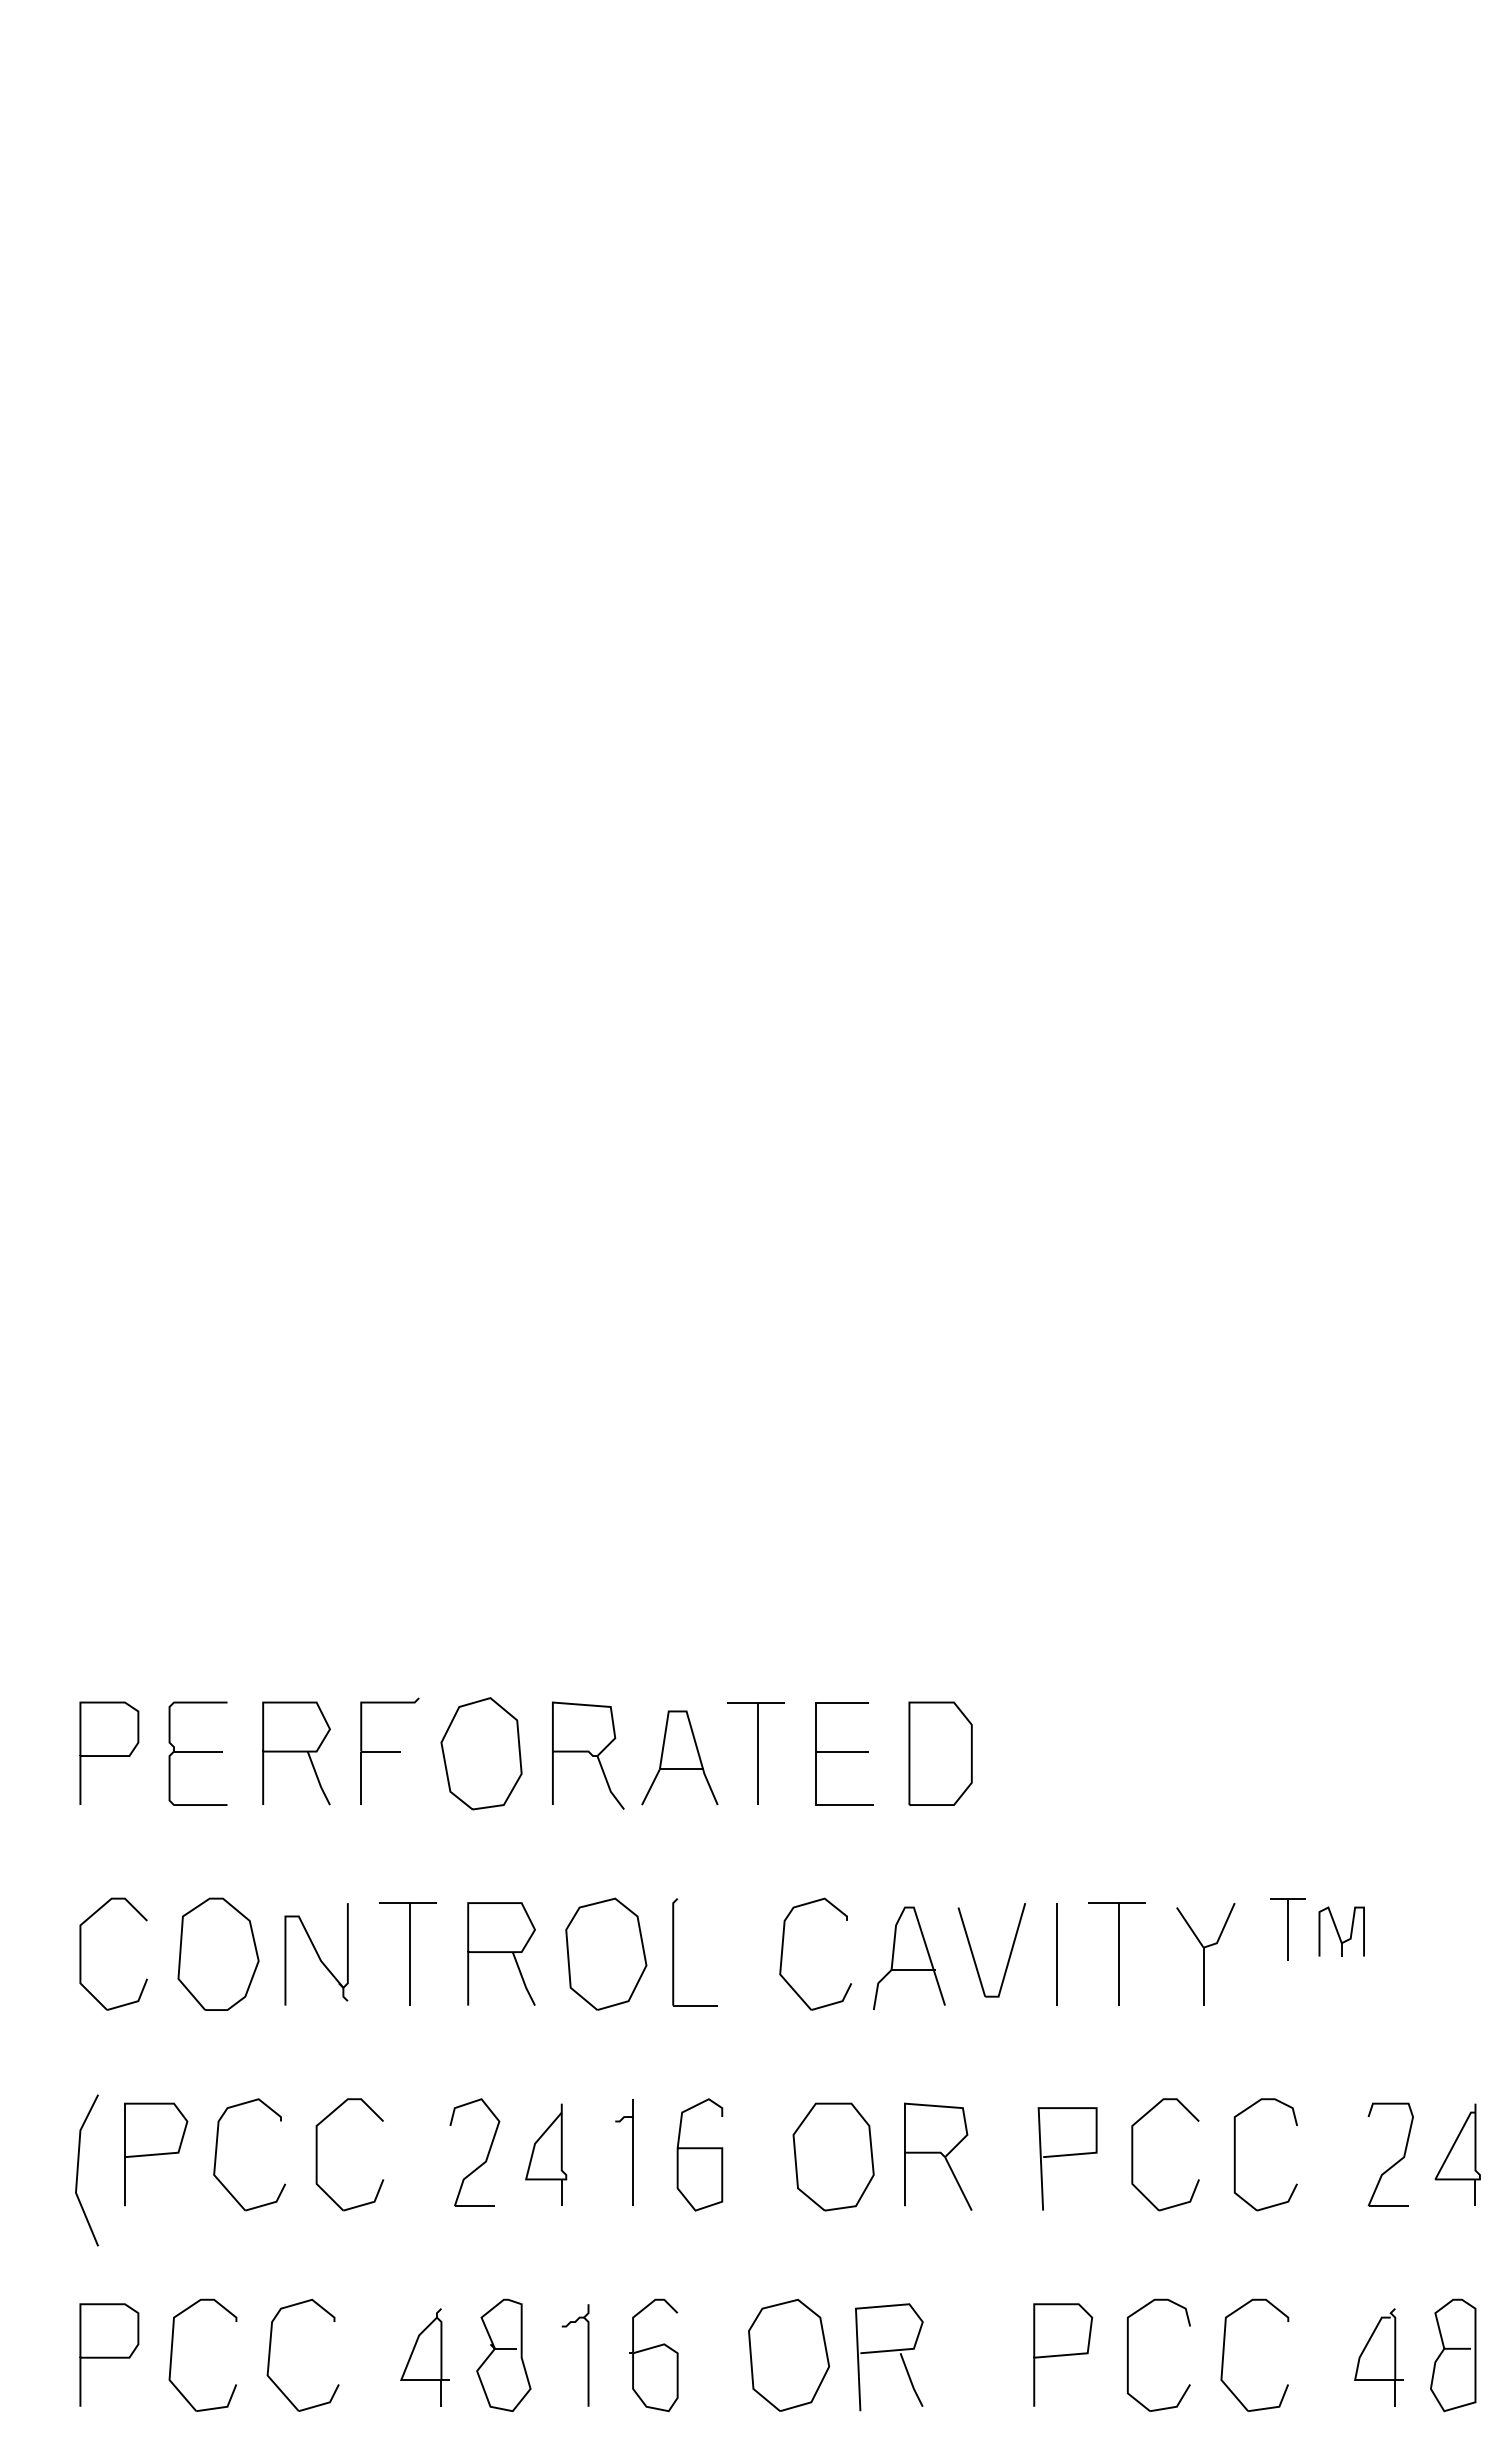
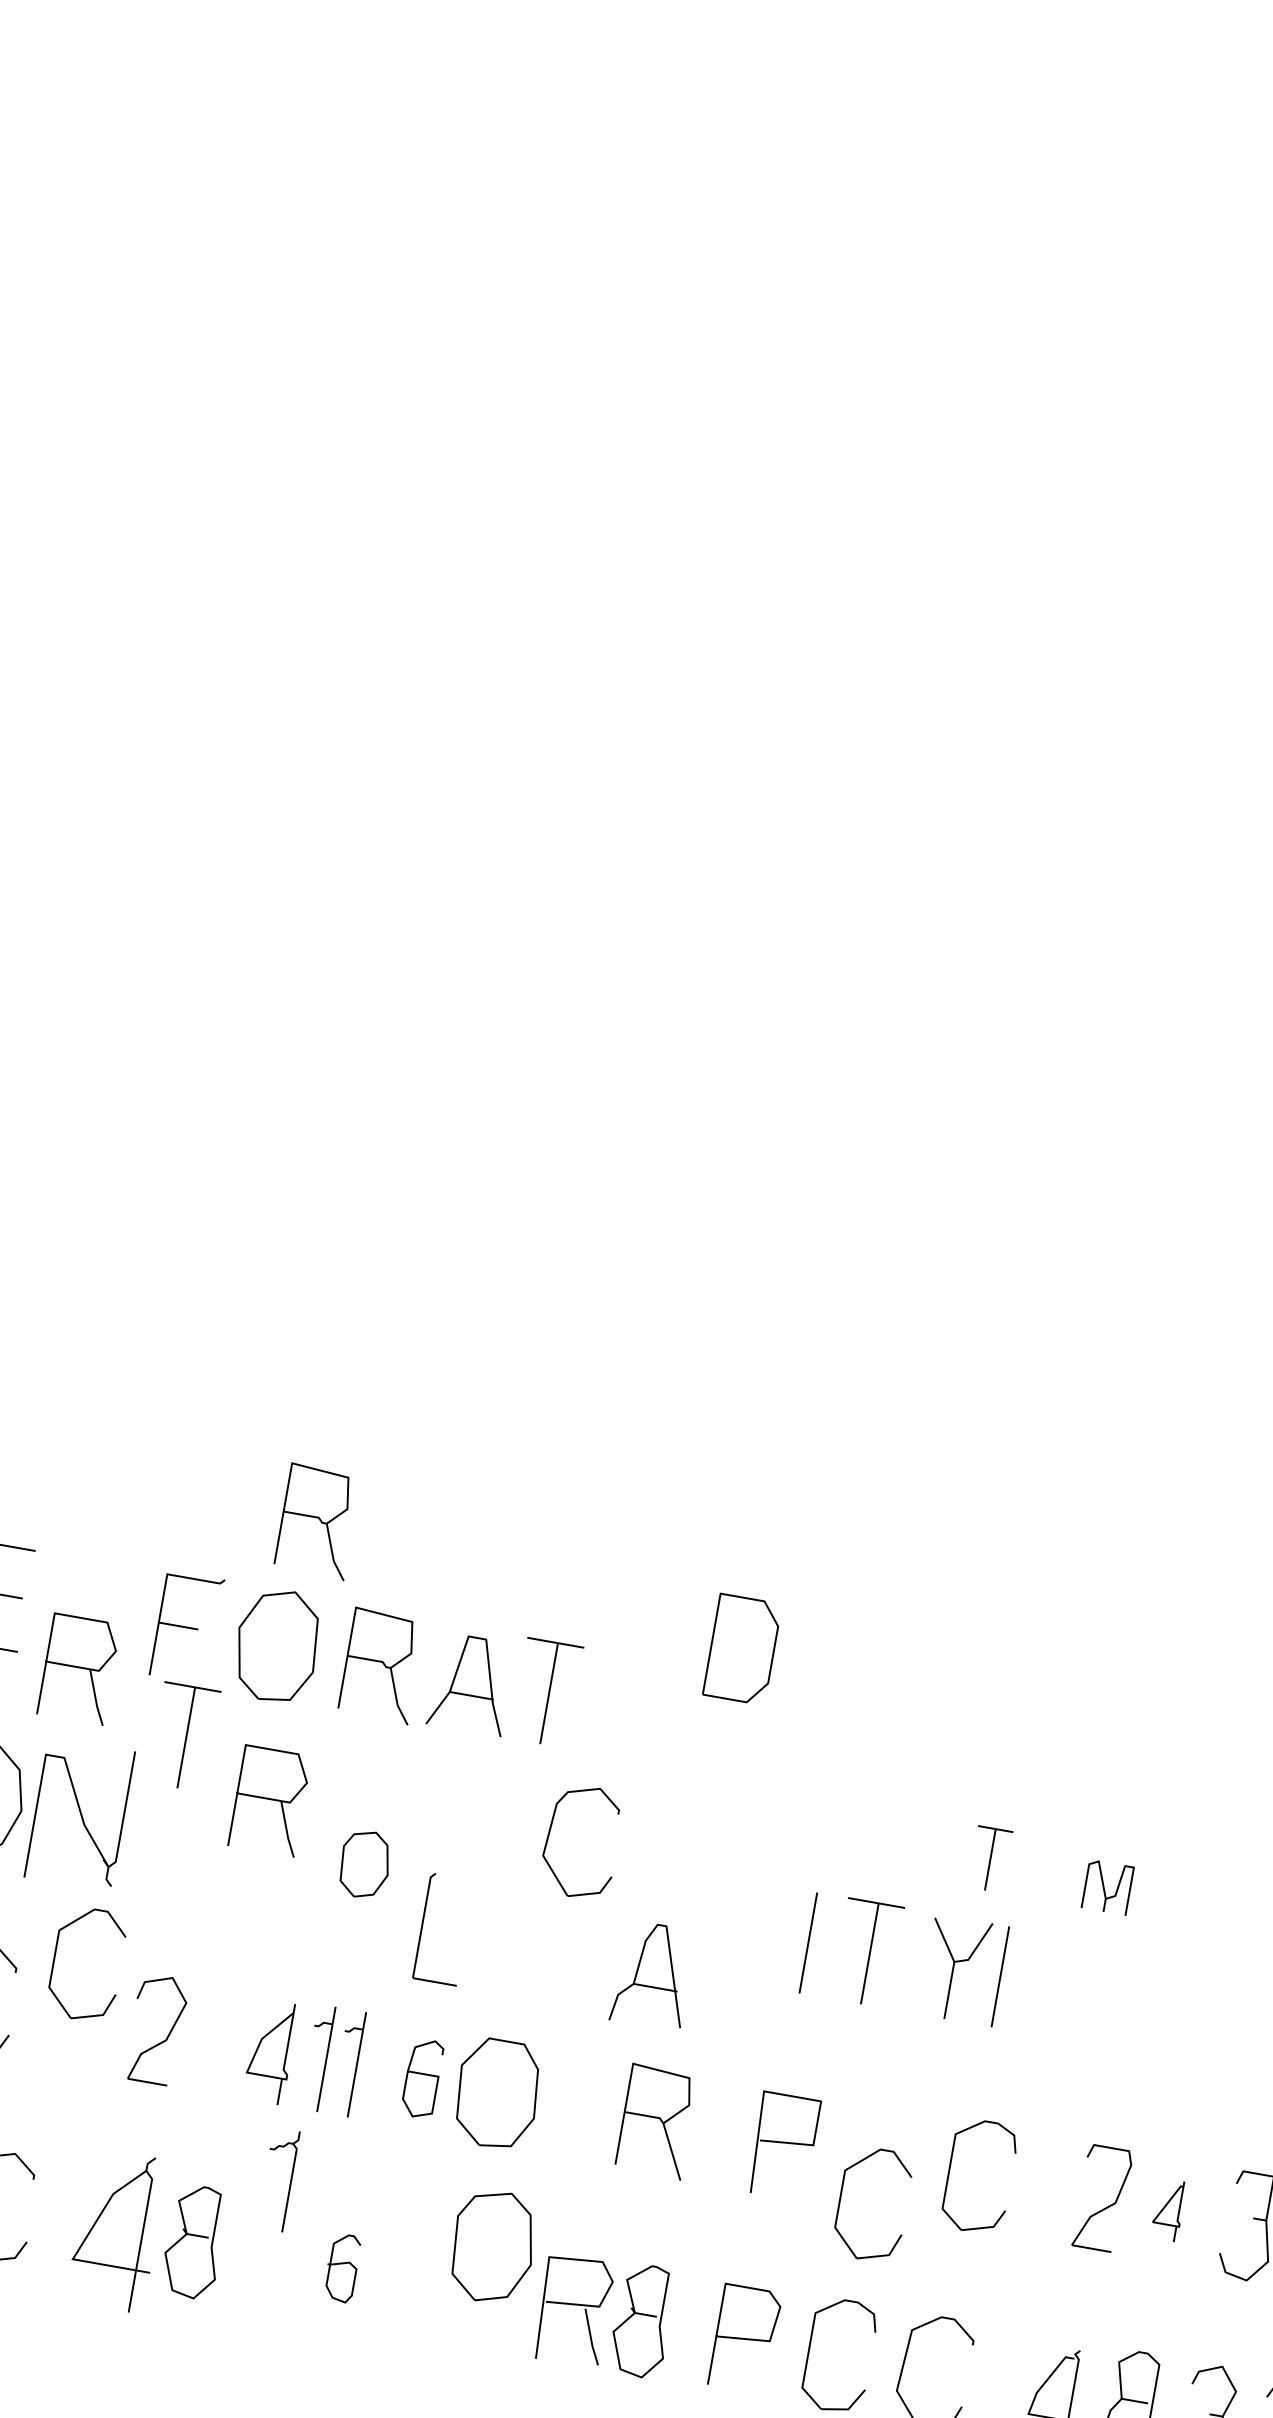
part: (500, 1624) -> (318, 1521), added
part: (296, 1753) -> (78, 1669), moved
part: (844, 1753) -> (634, 1708), removed
part: (940, 1753) -> (742, 1649), moved
part: (1287, 1929) -> (989, 1859), moved
part: (1341, 1931) -> (1107, 1887), moved
part: (783, 1950) -> (550, 1832), moved
part: (674, 1952) -> (423, 1926), moved
part: (407, 1953) -> (183, 1736), moved
part: (501, 1953) -> (269, 1800), moved
part: (606, 1953) -> (365, 1864), size x0.6
part: (316, 1954) -> (79, 1814), size x1.4
line: (1251, 1954) -> (1000, 1977), added
part: (974, 1956) -> (727, 1930), removed
part: (909, 1958) -> (653, 1975), moved
part: (601, 2152) -> (325, 2059), added
part: (317, 2154) -> (55, 1958), moved
part: (699, 2154) -> (422, 2078), size x0.7
part: (1133, 2154) -> (841, 2198), moved
part: (1457, 2154) -> (1168, 2209), size x0.6
part: (486, 2156) -> (167, 2035), moved
part: (833, 2156) -> (497, 2093), moved
part: (587, 2355) -> (290, 2181), moved
part: (653, 2355) -> (341, 2268), size x0.6
part: (789, 2355) -> (493, 2247), moved
part: (958, 2355) -> (642, 2321), added
part: (424, 2357) -> (115, 2230), size x1.6

